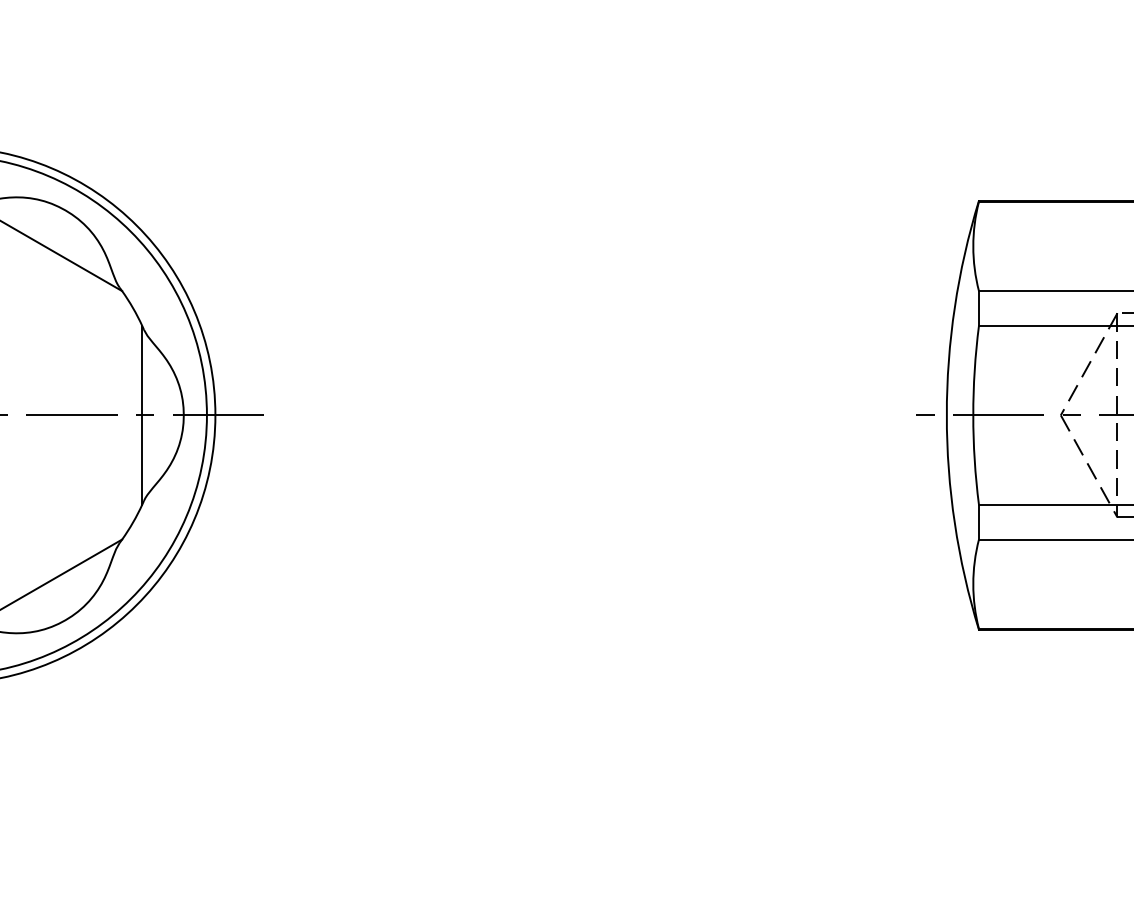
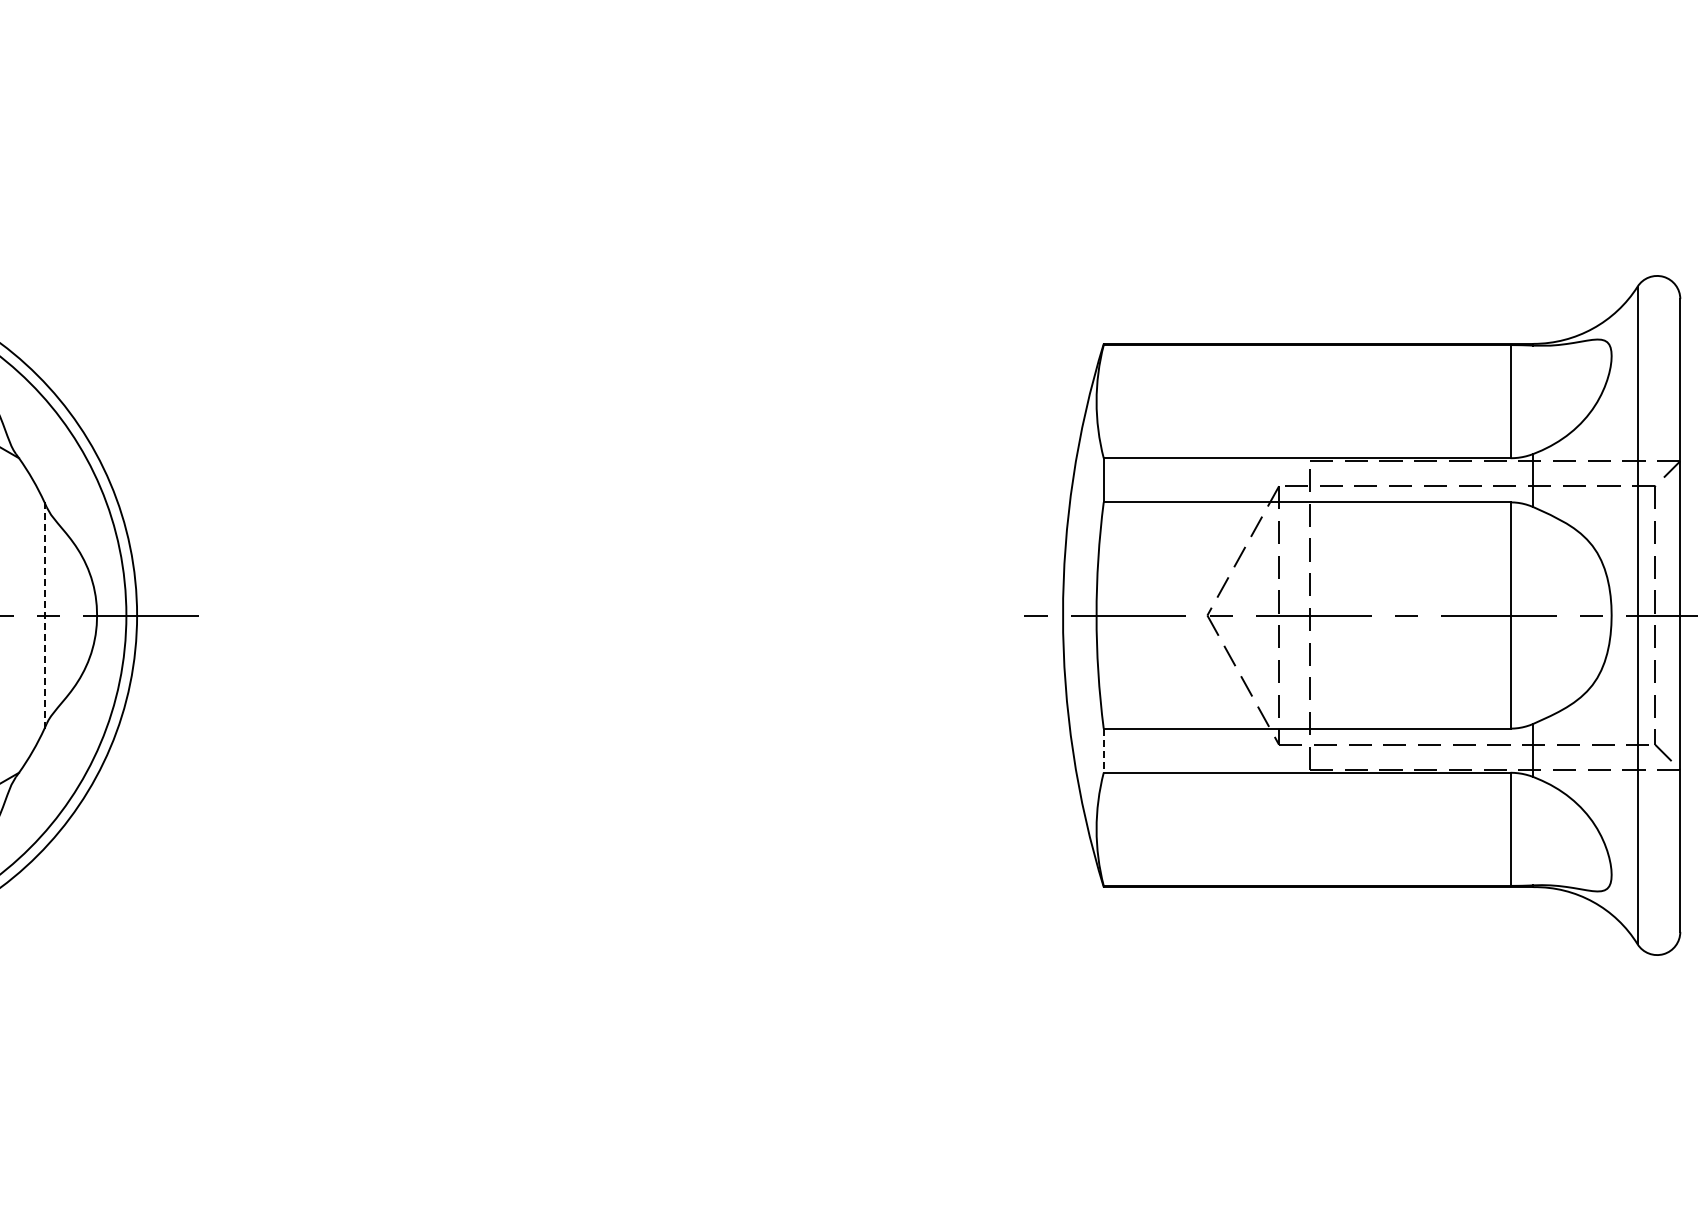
line: (142, 415) -> (44, 615), solid -> dashed
line: (978, 522) -> (1103, 751), solid -> dashed

